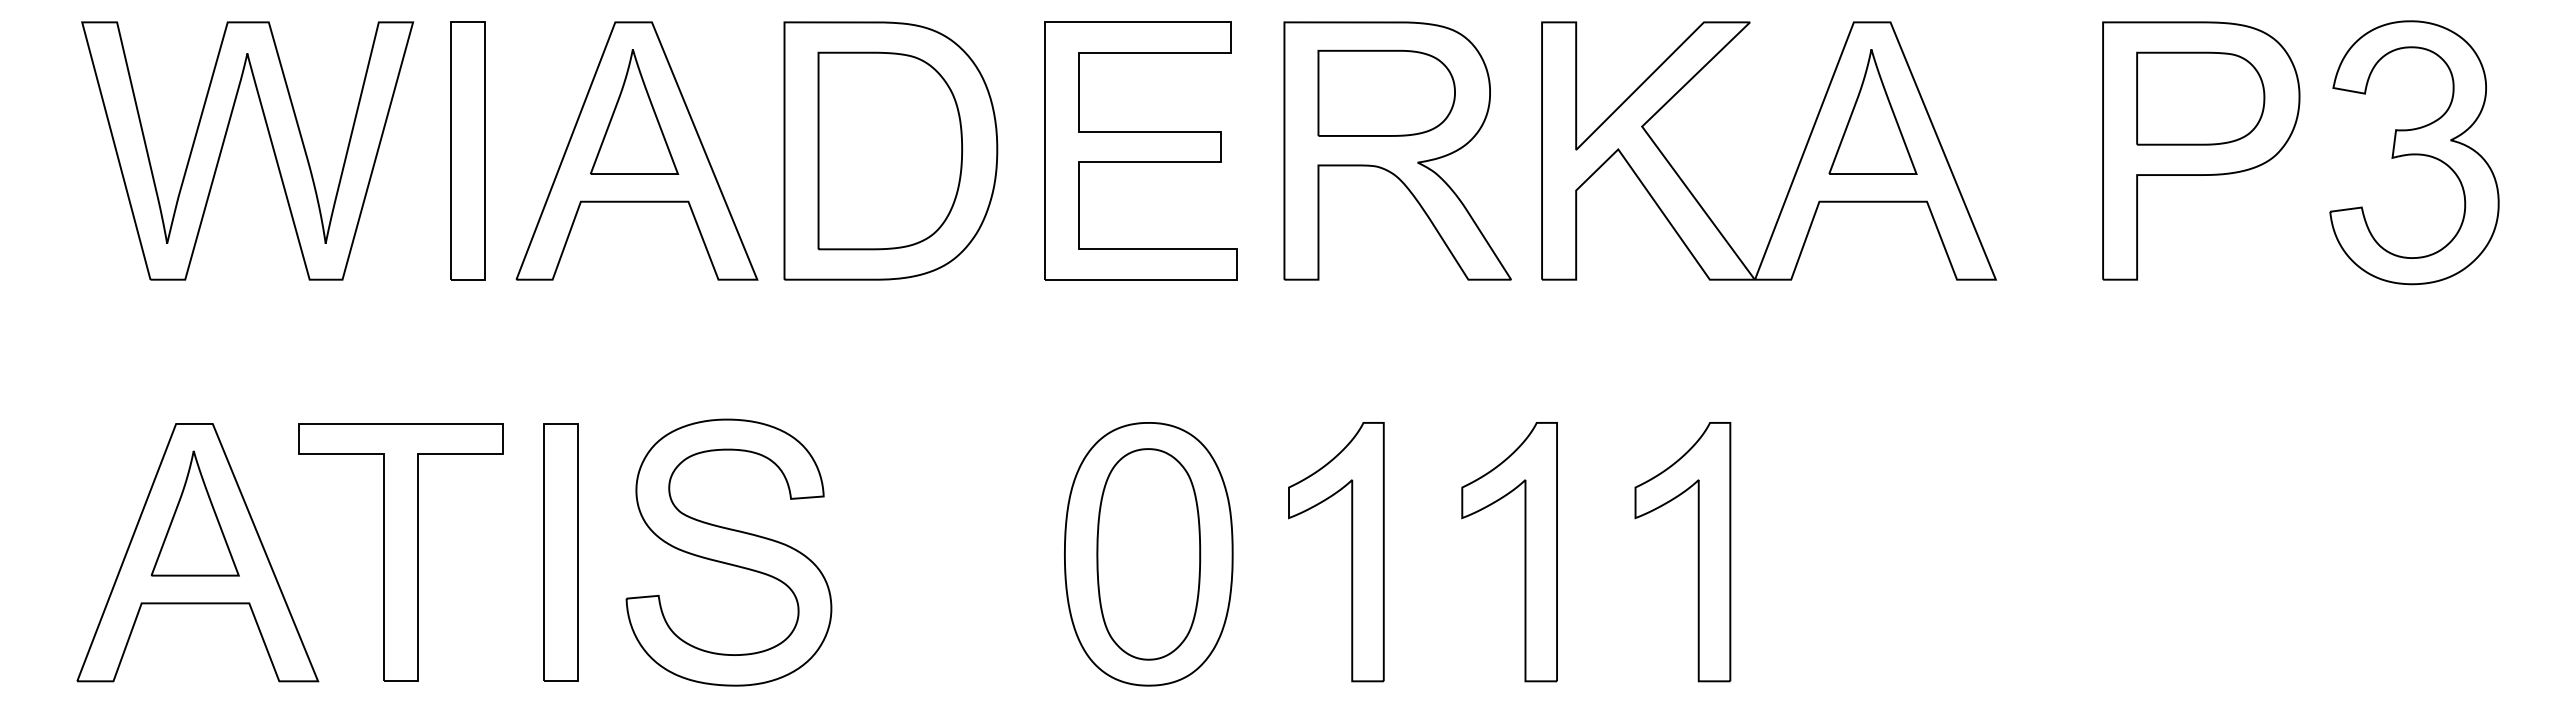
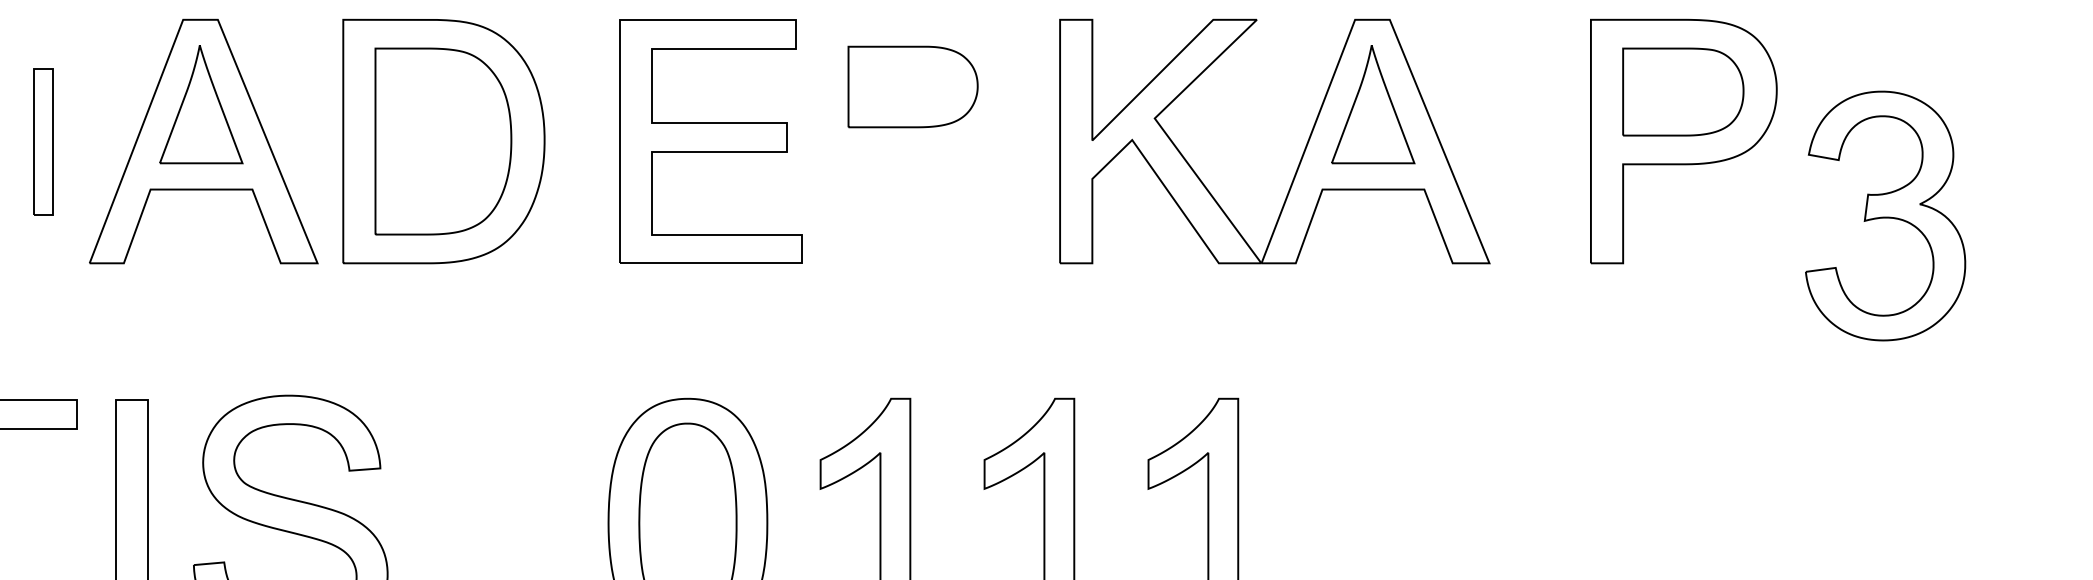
part: (467, 150) -> (43, 141), size x0.6
part: (1140, 150) -> (710, 141), moved
part: (1397, 150) -> (923, 141), removed
part: (2414, 152) -> (1885, 215), moved

